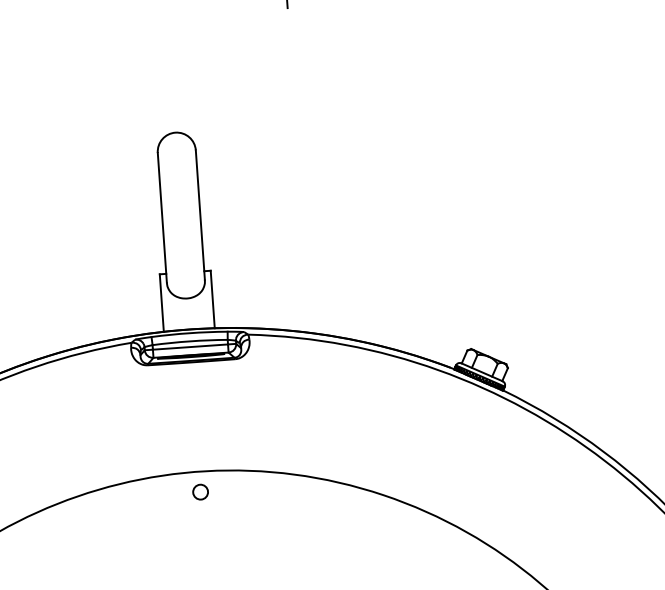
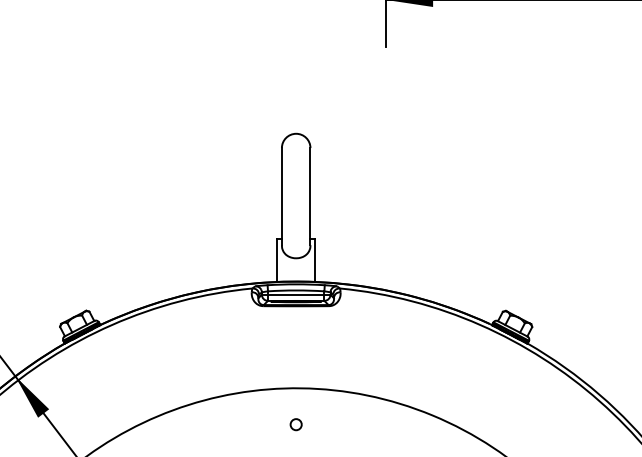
circle: (199, 491) -> (295, 424), moved

